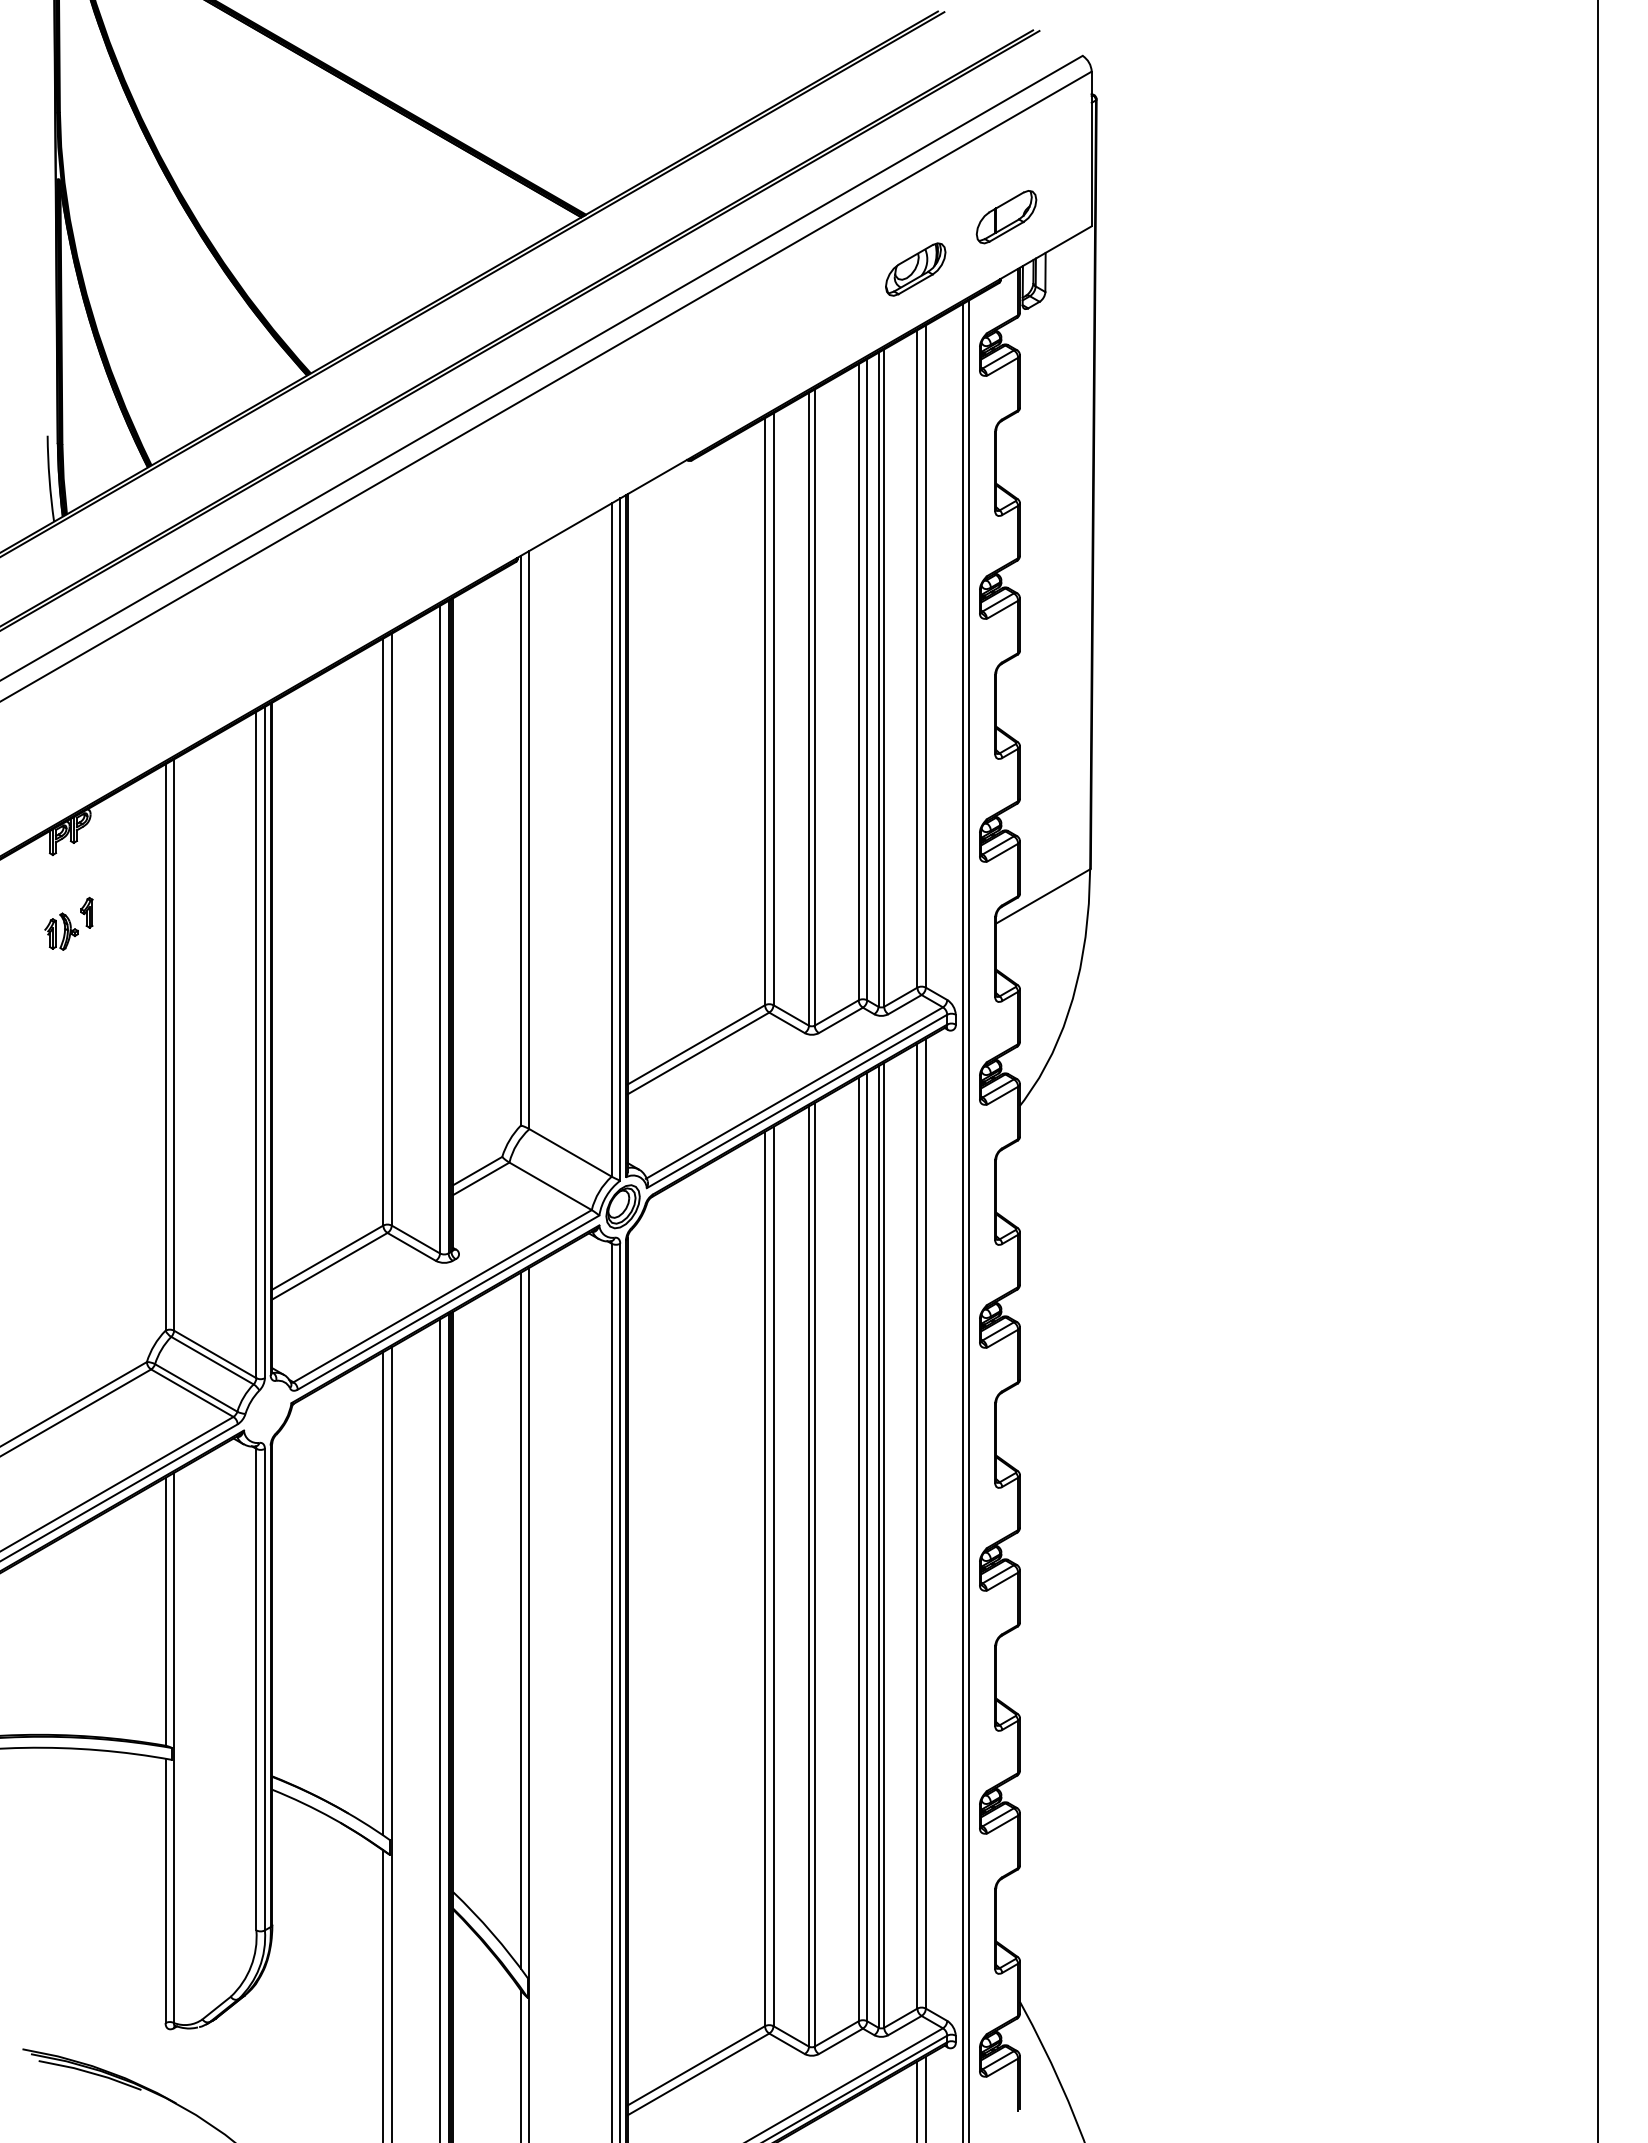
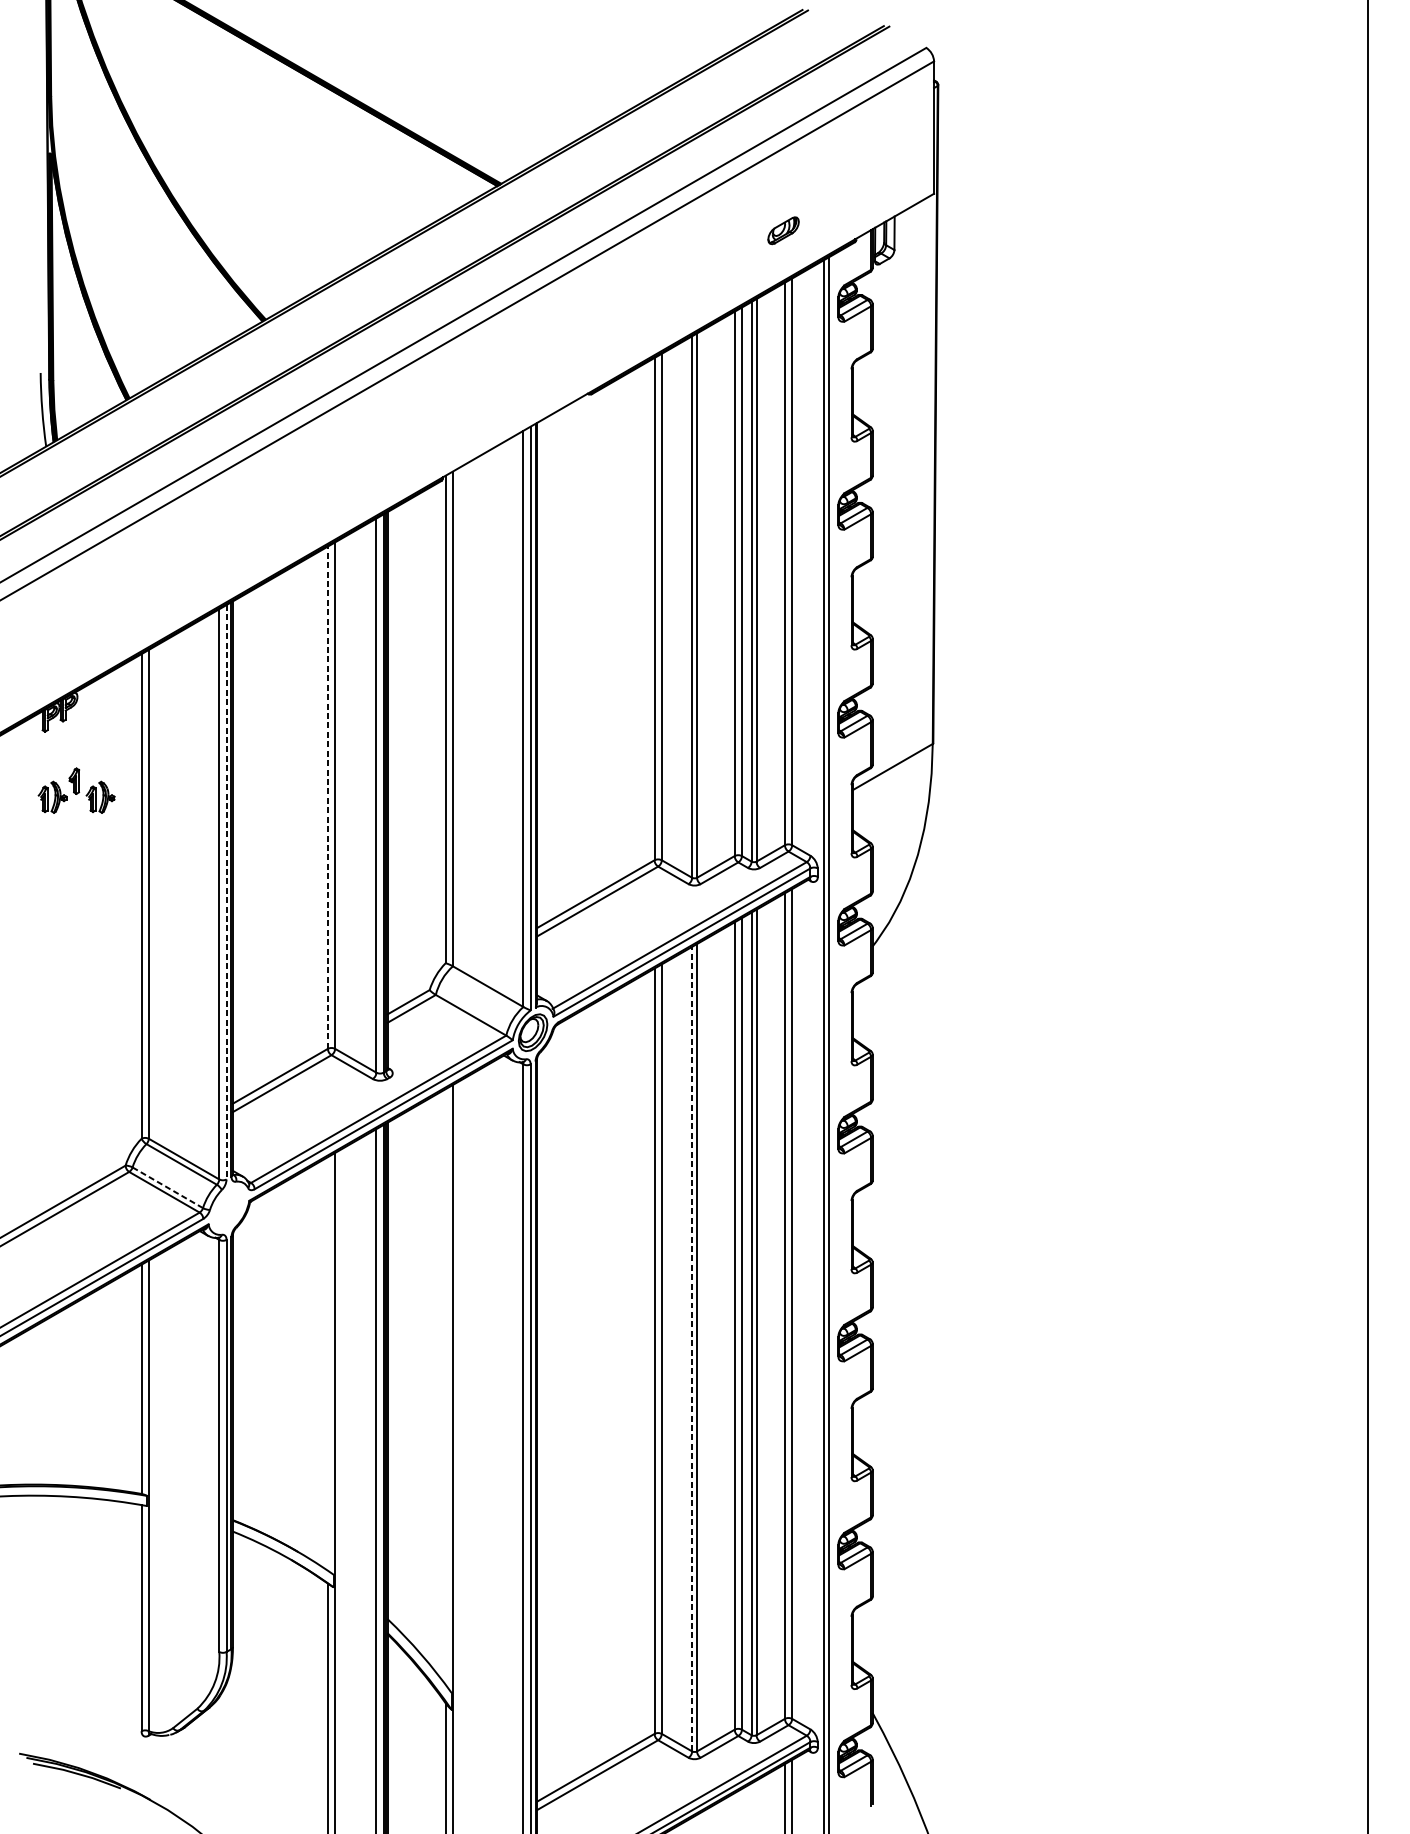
part: (1006, 217) -> (861, 186), removed
part: (915, 269) -> (783, 230), size x0.6
part: (117, 931) -> (100, 797), added
line: (383, 931) -> (328, 797), solid -> dashed
line: (264, 1042) -> (226, 892), solid -> dashed
line: (196, 1387) -> (168, 1187), solid -> dashed
line: (809, 1576) -> (692, 1349), solid -> dashed
line: (383, 1593) -> (328, 1363), removed
line: (520, 1620) -> (445, 1386), removed

